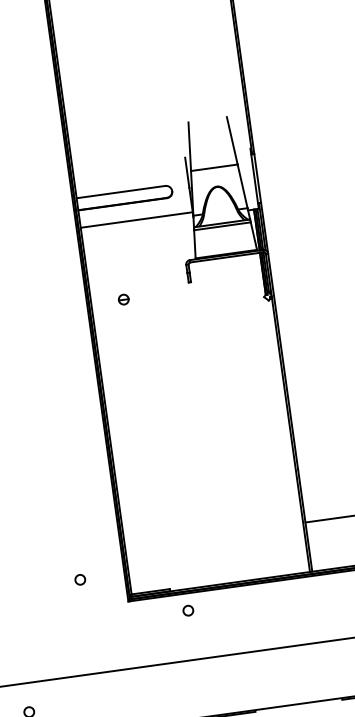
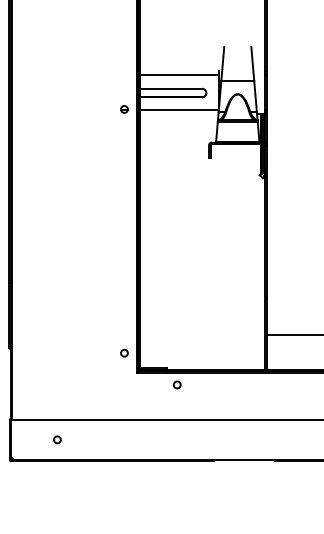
line: (129, 171) -> (178, 75), added
part: (123, 299) -> (124, 109), moved
circle: (80, 578) -> (124, 352), moved

